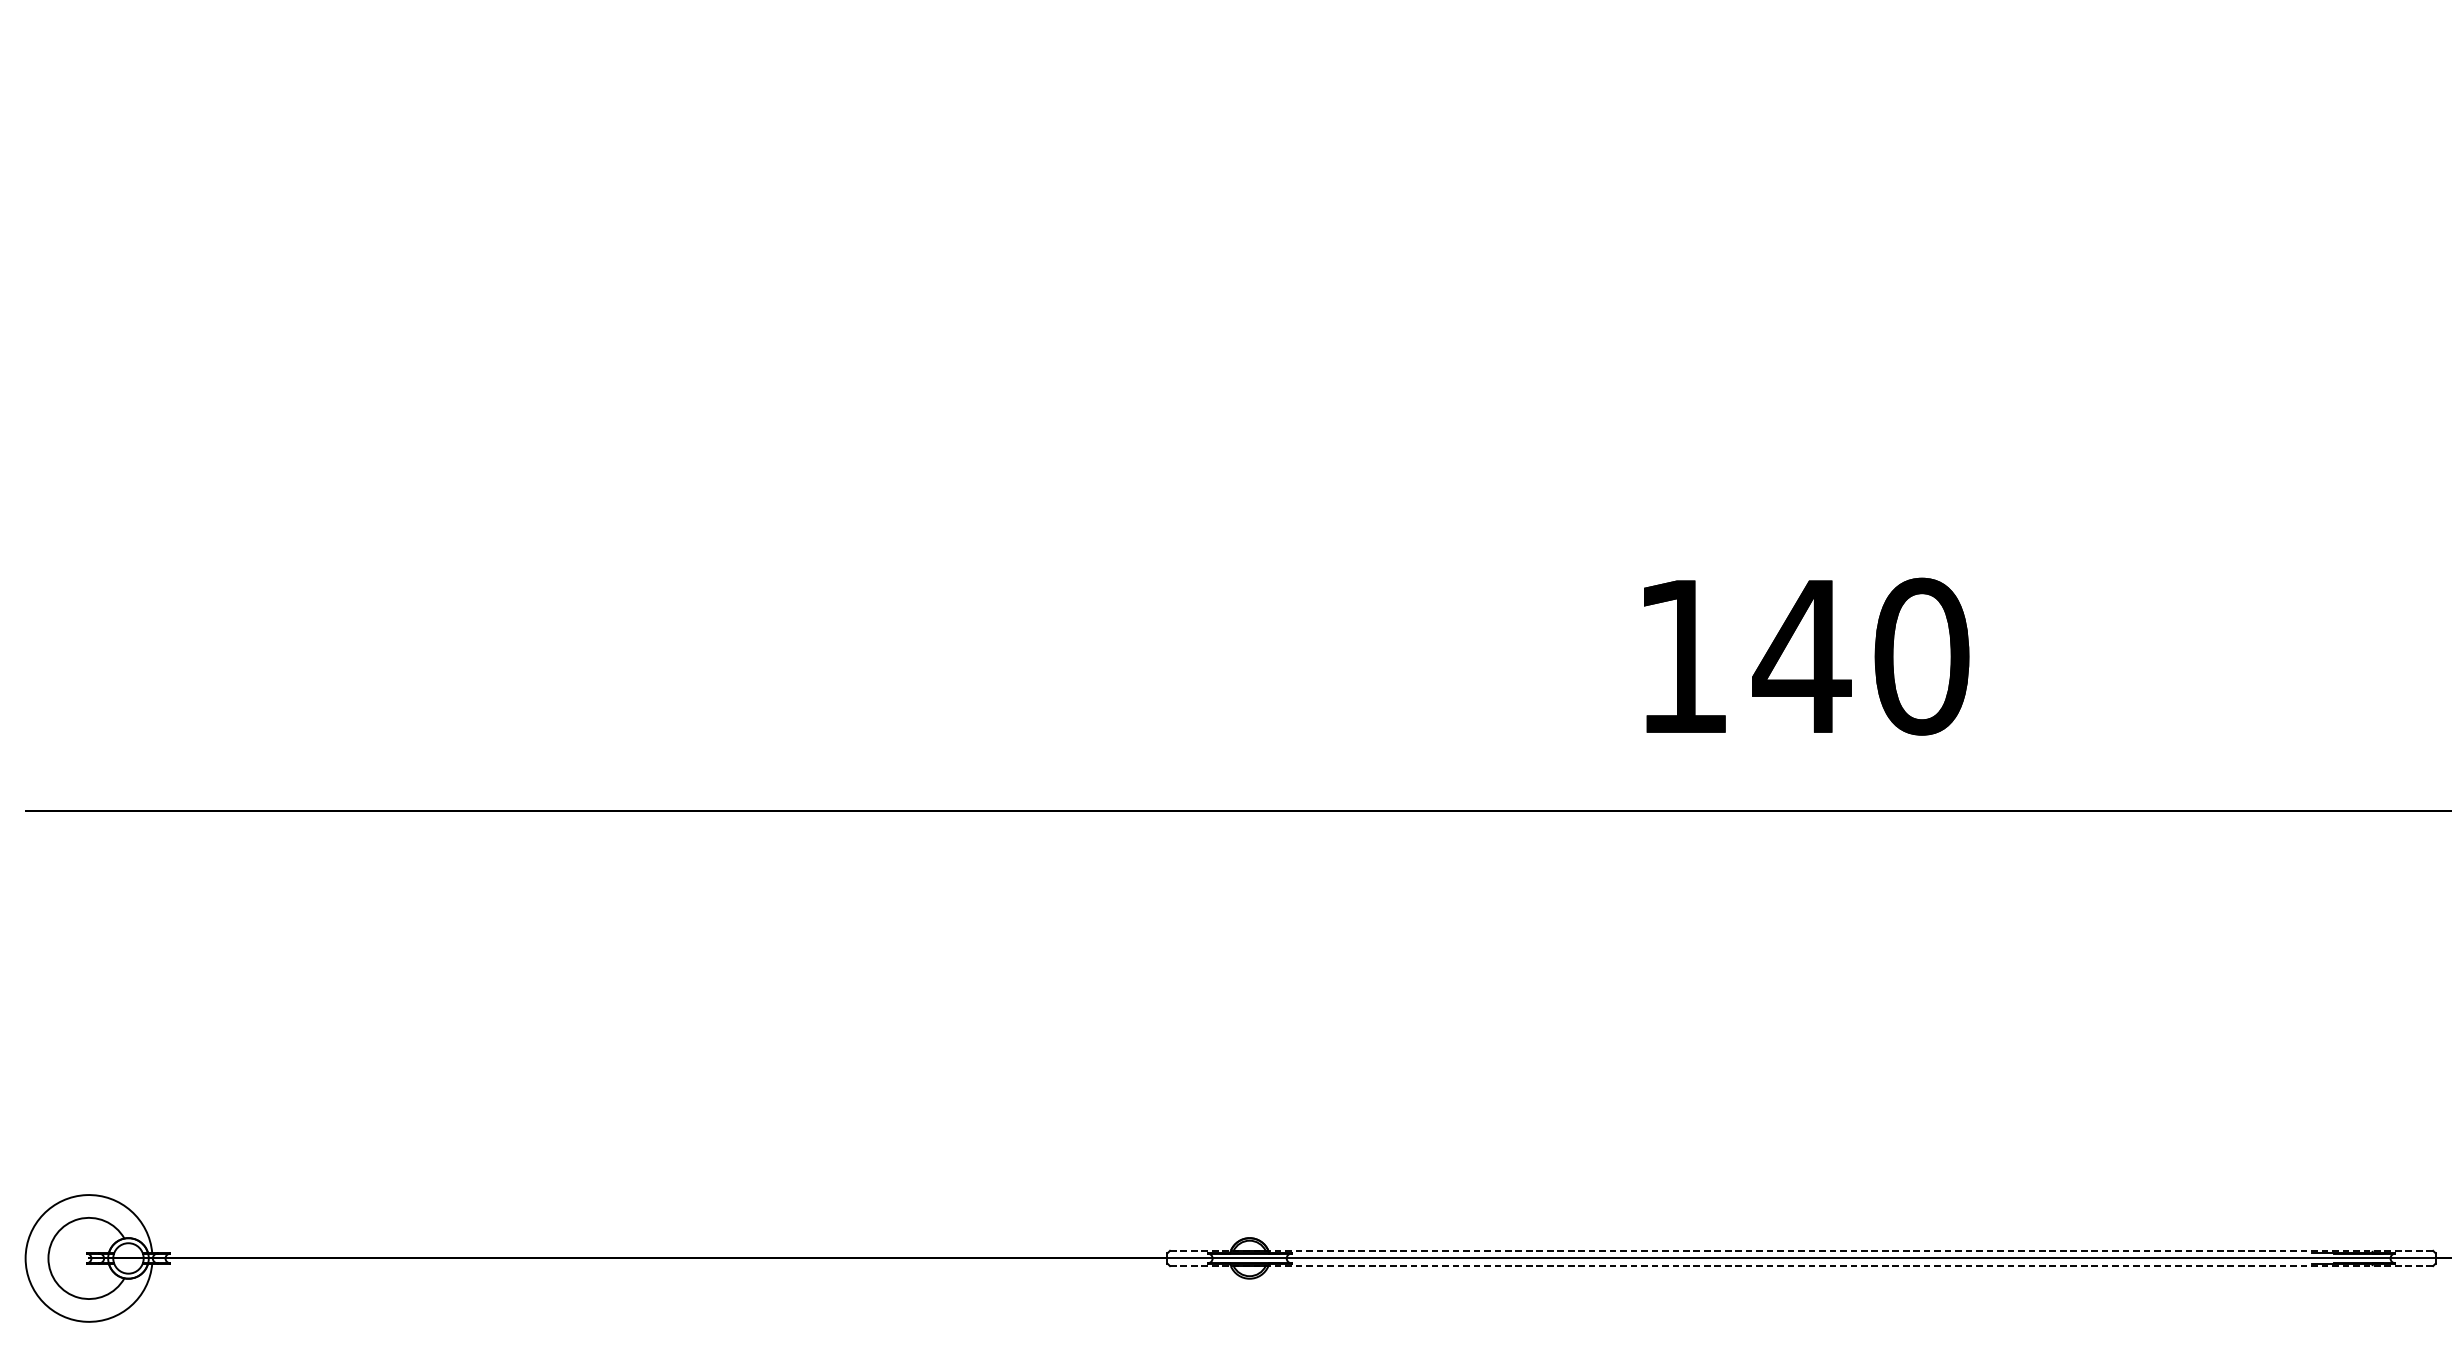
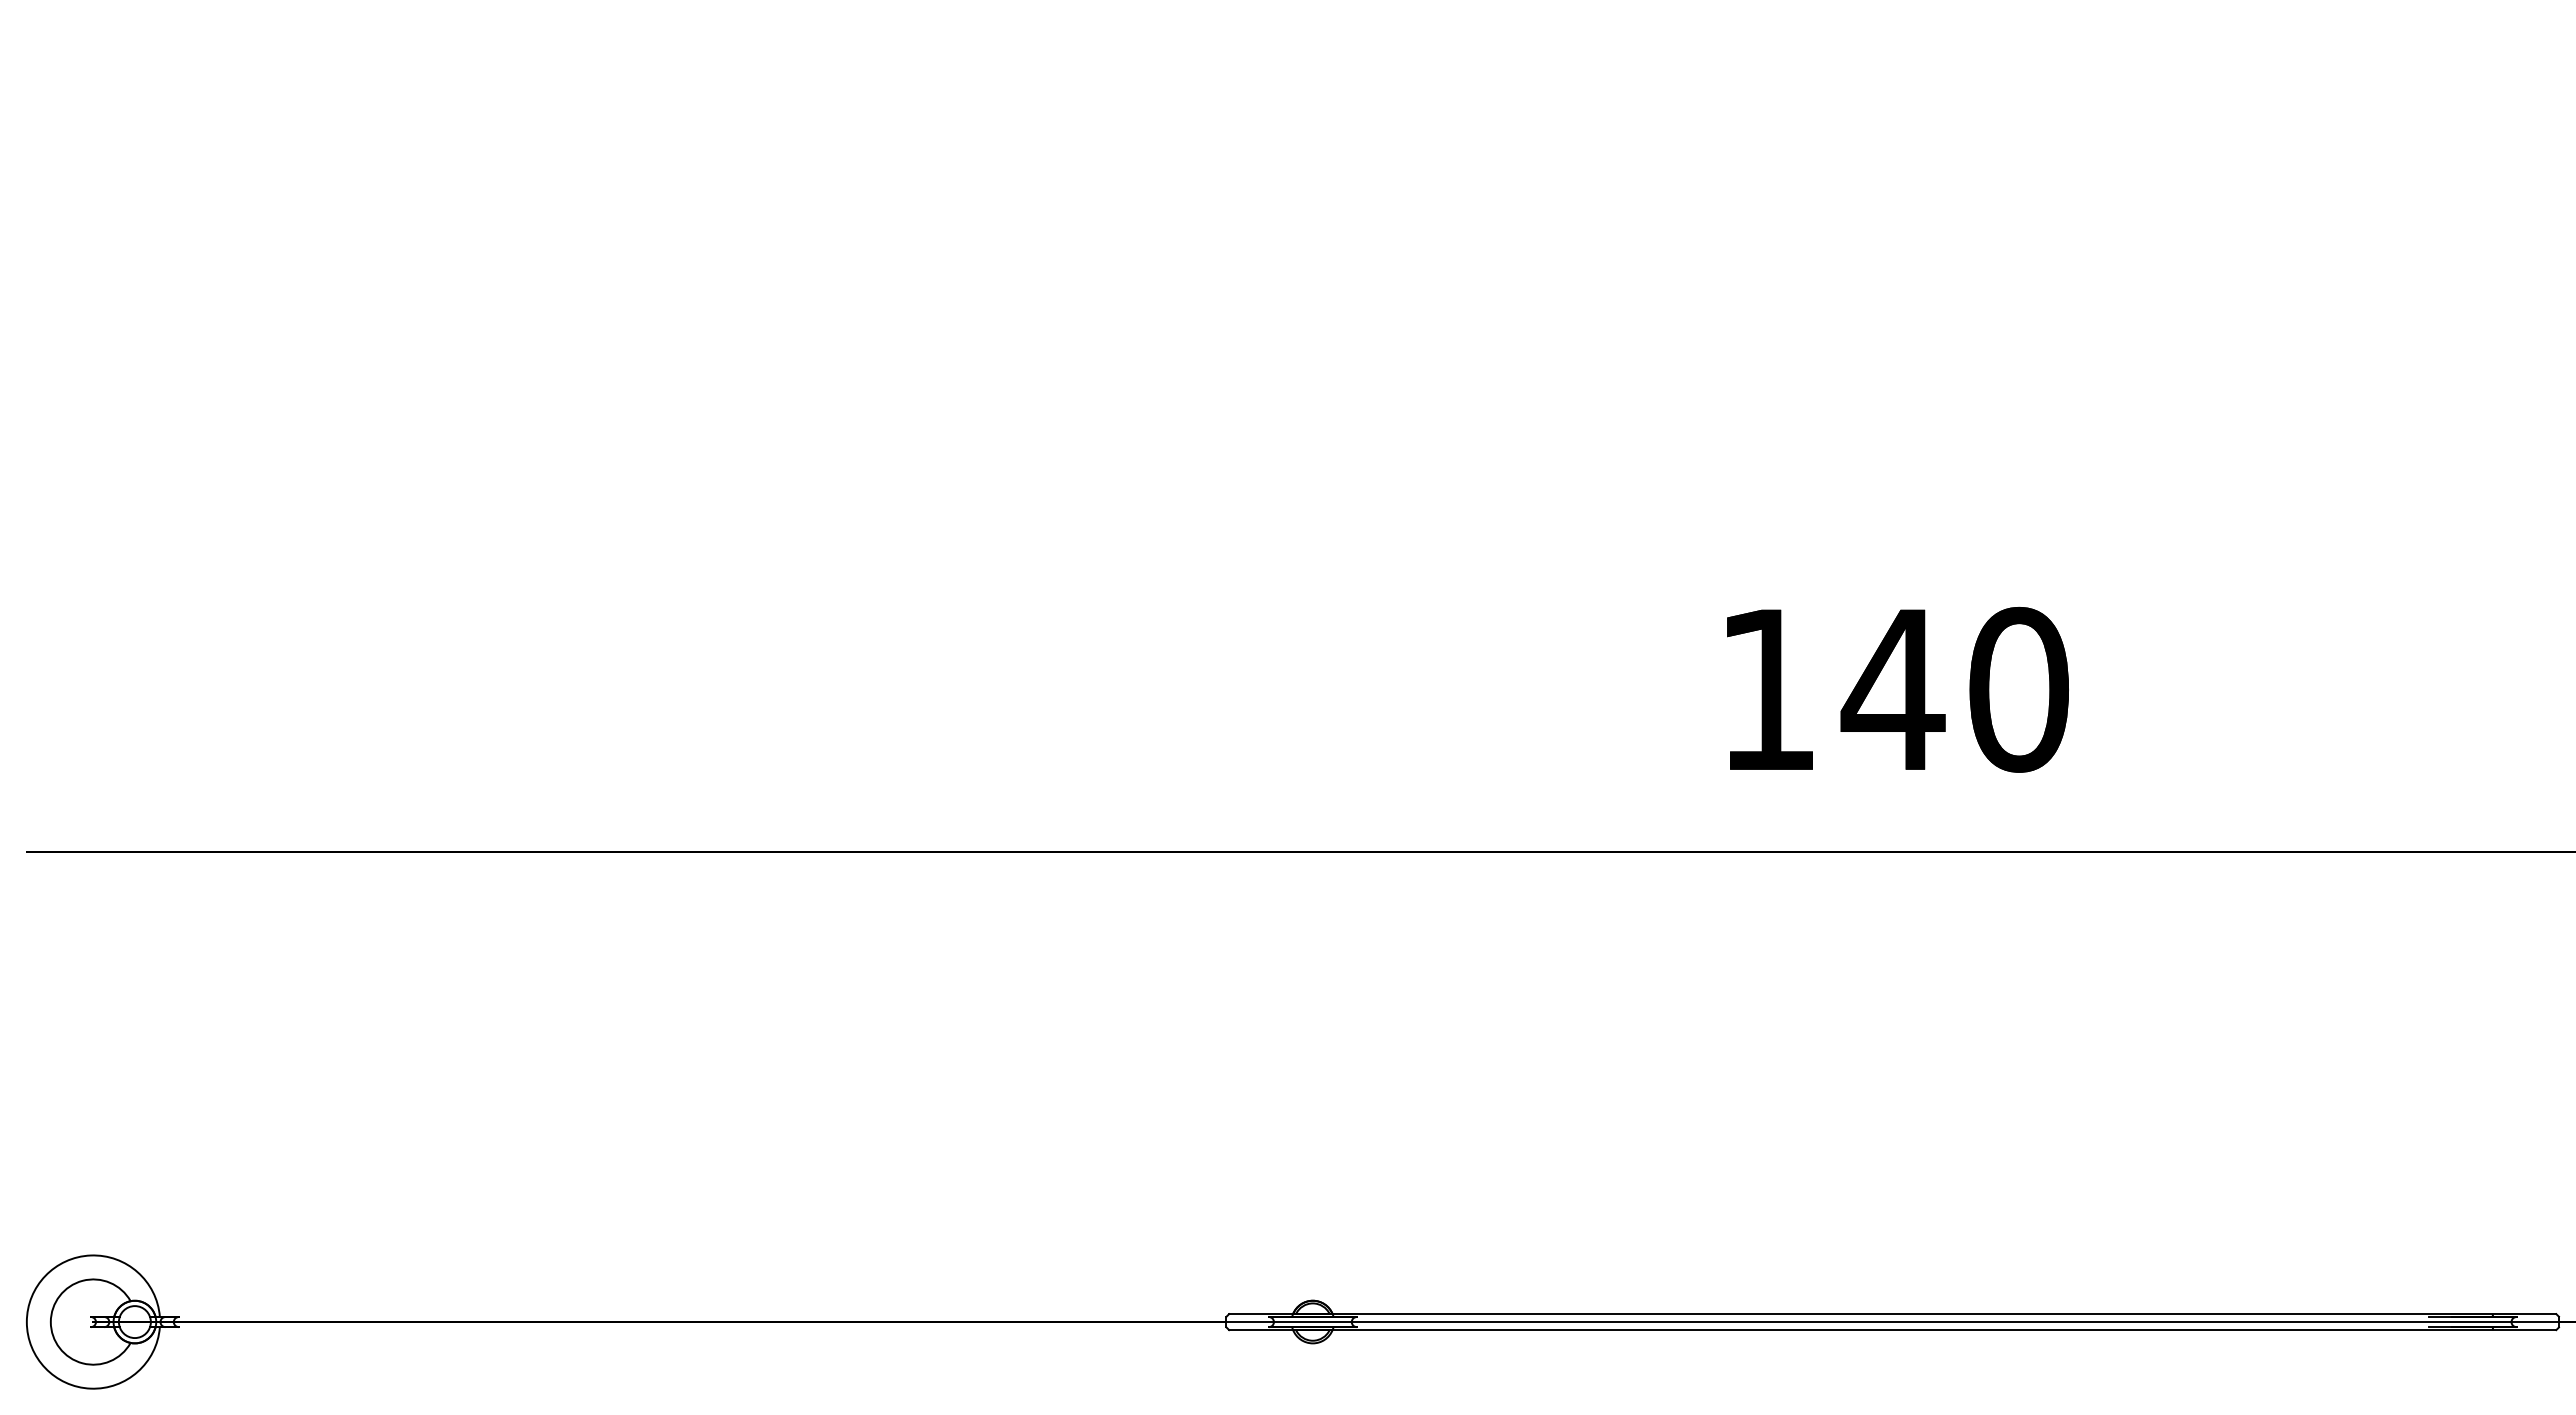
line: (1801, 1251) -> (1892, 1314), dashed -> solid
line: (1801, 1266) -> (1892, 1330), dashed -> solid

